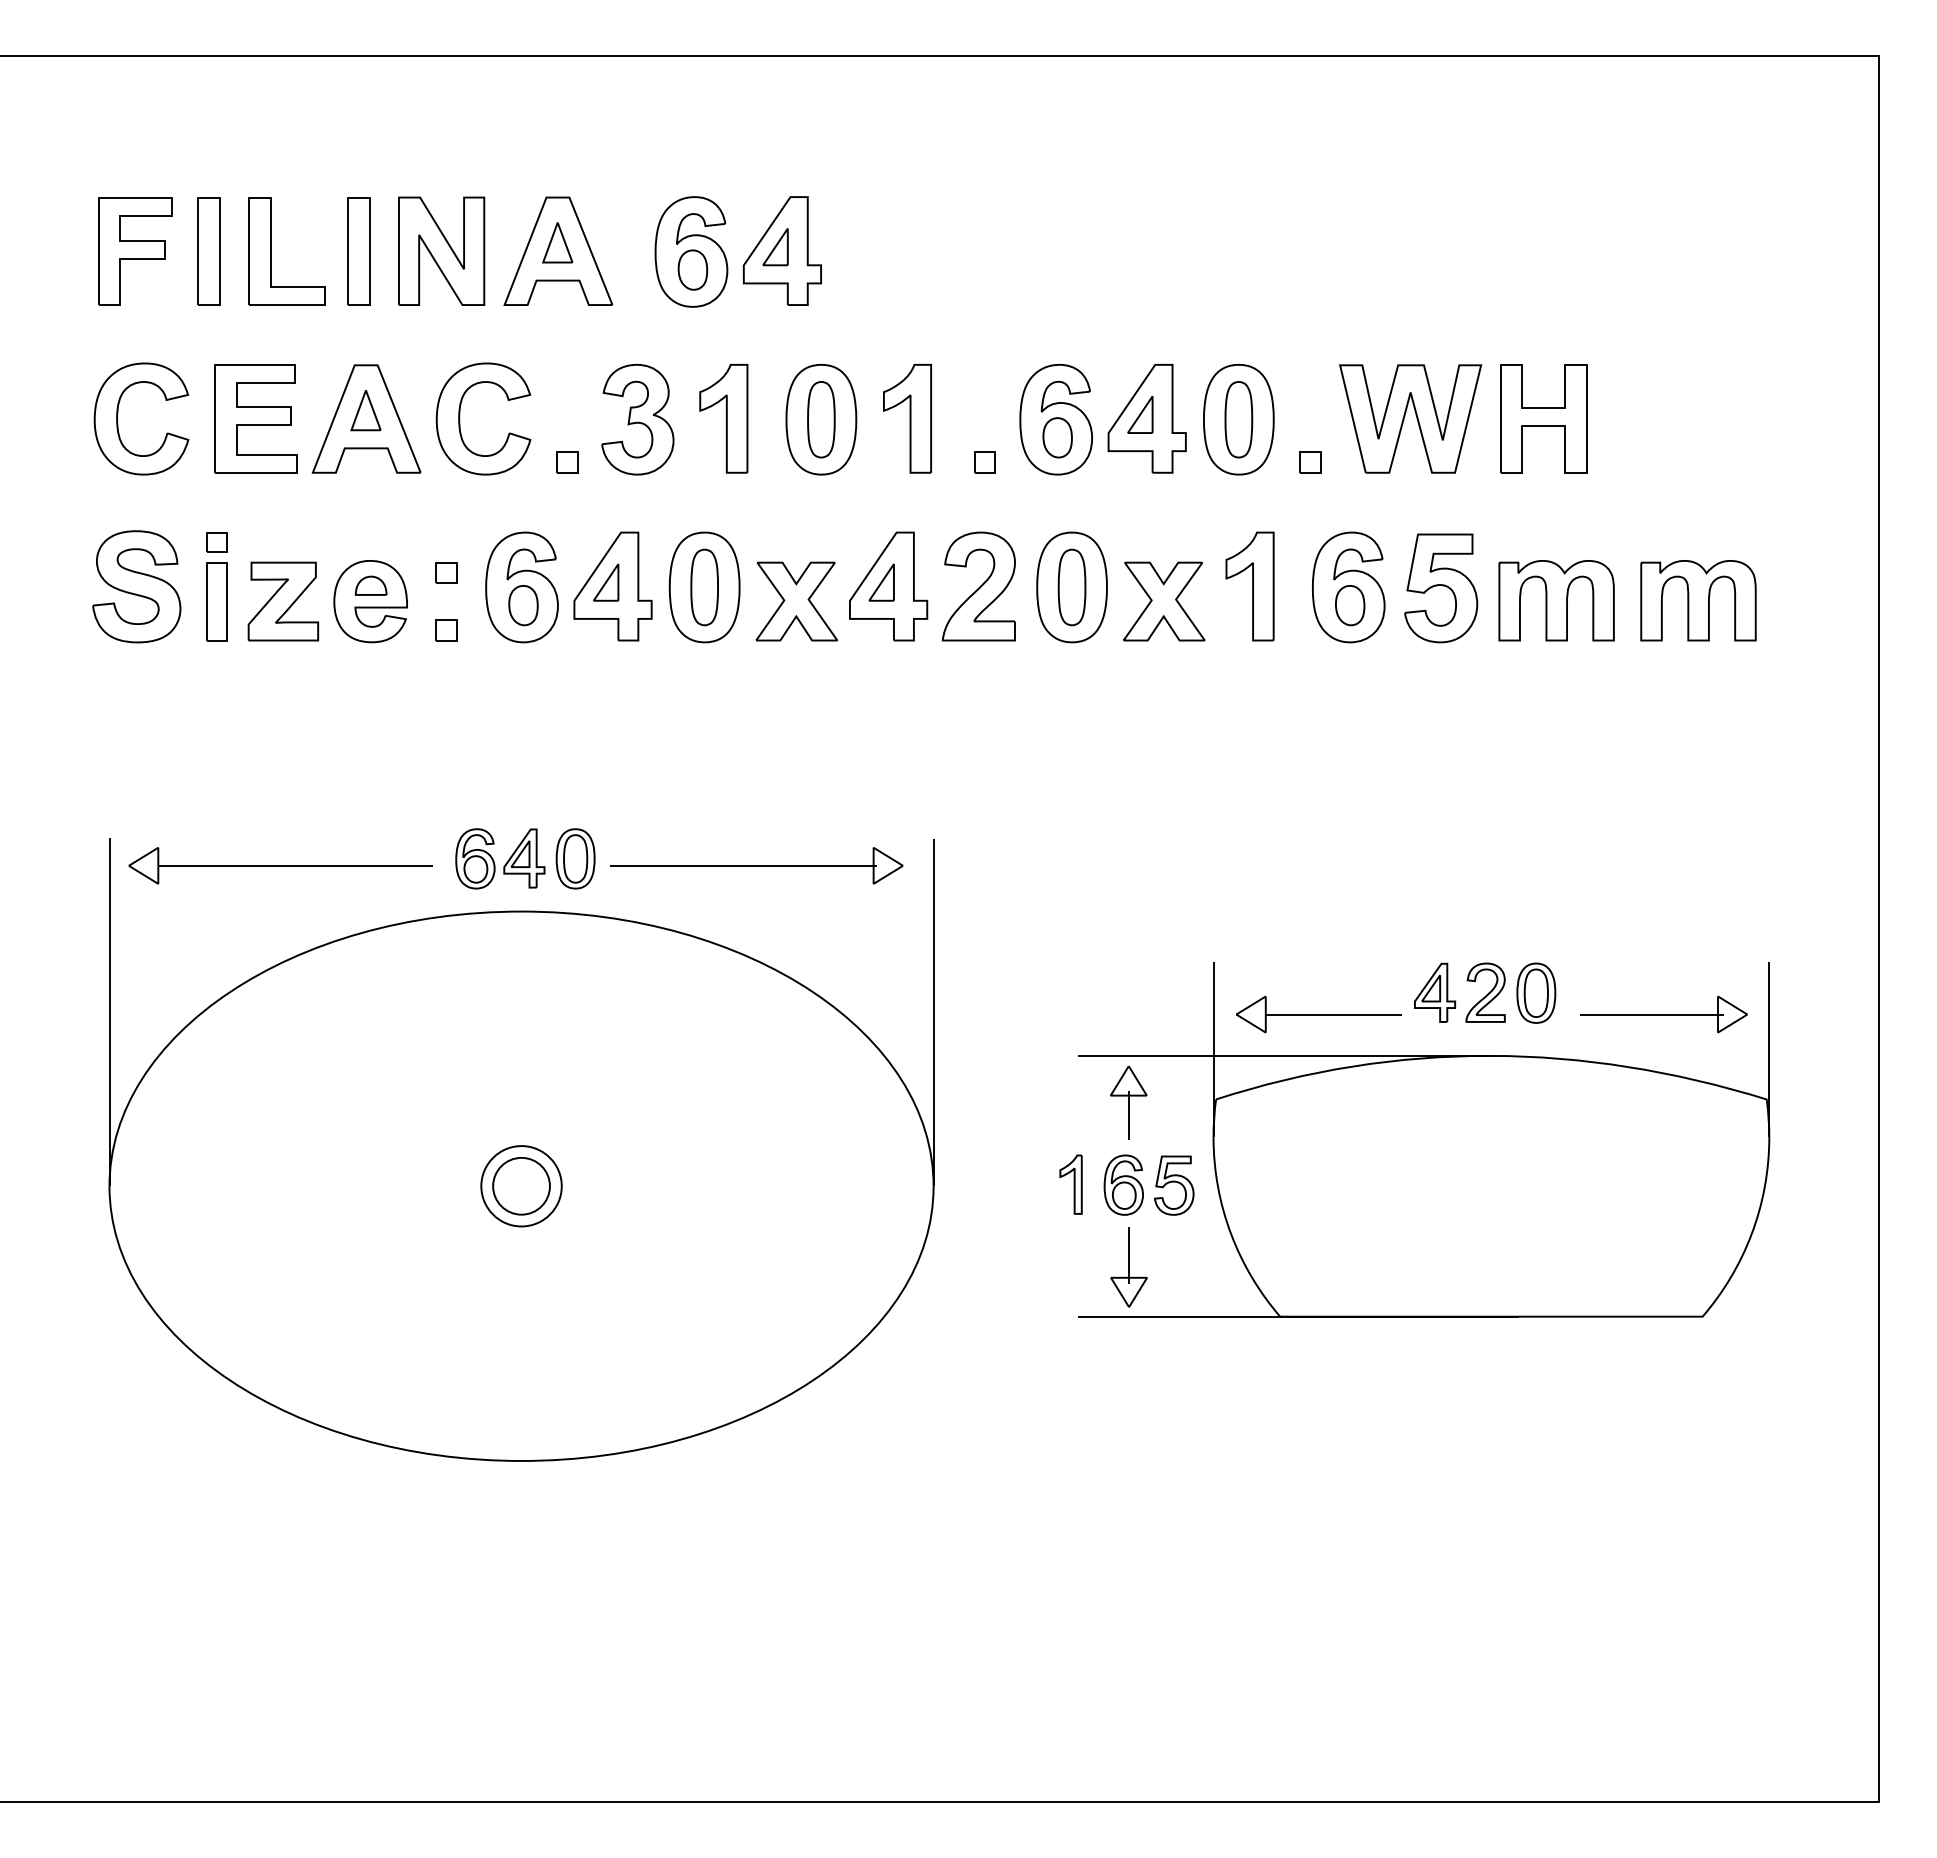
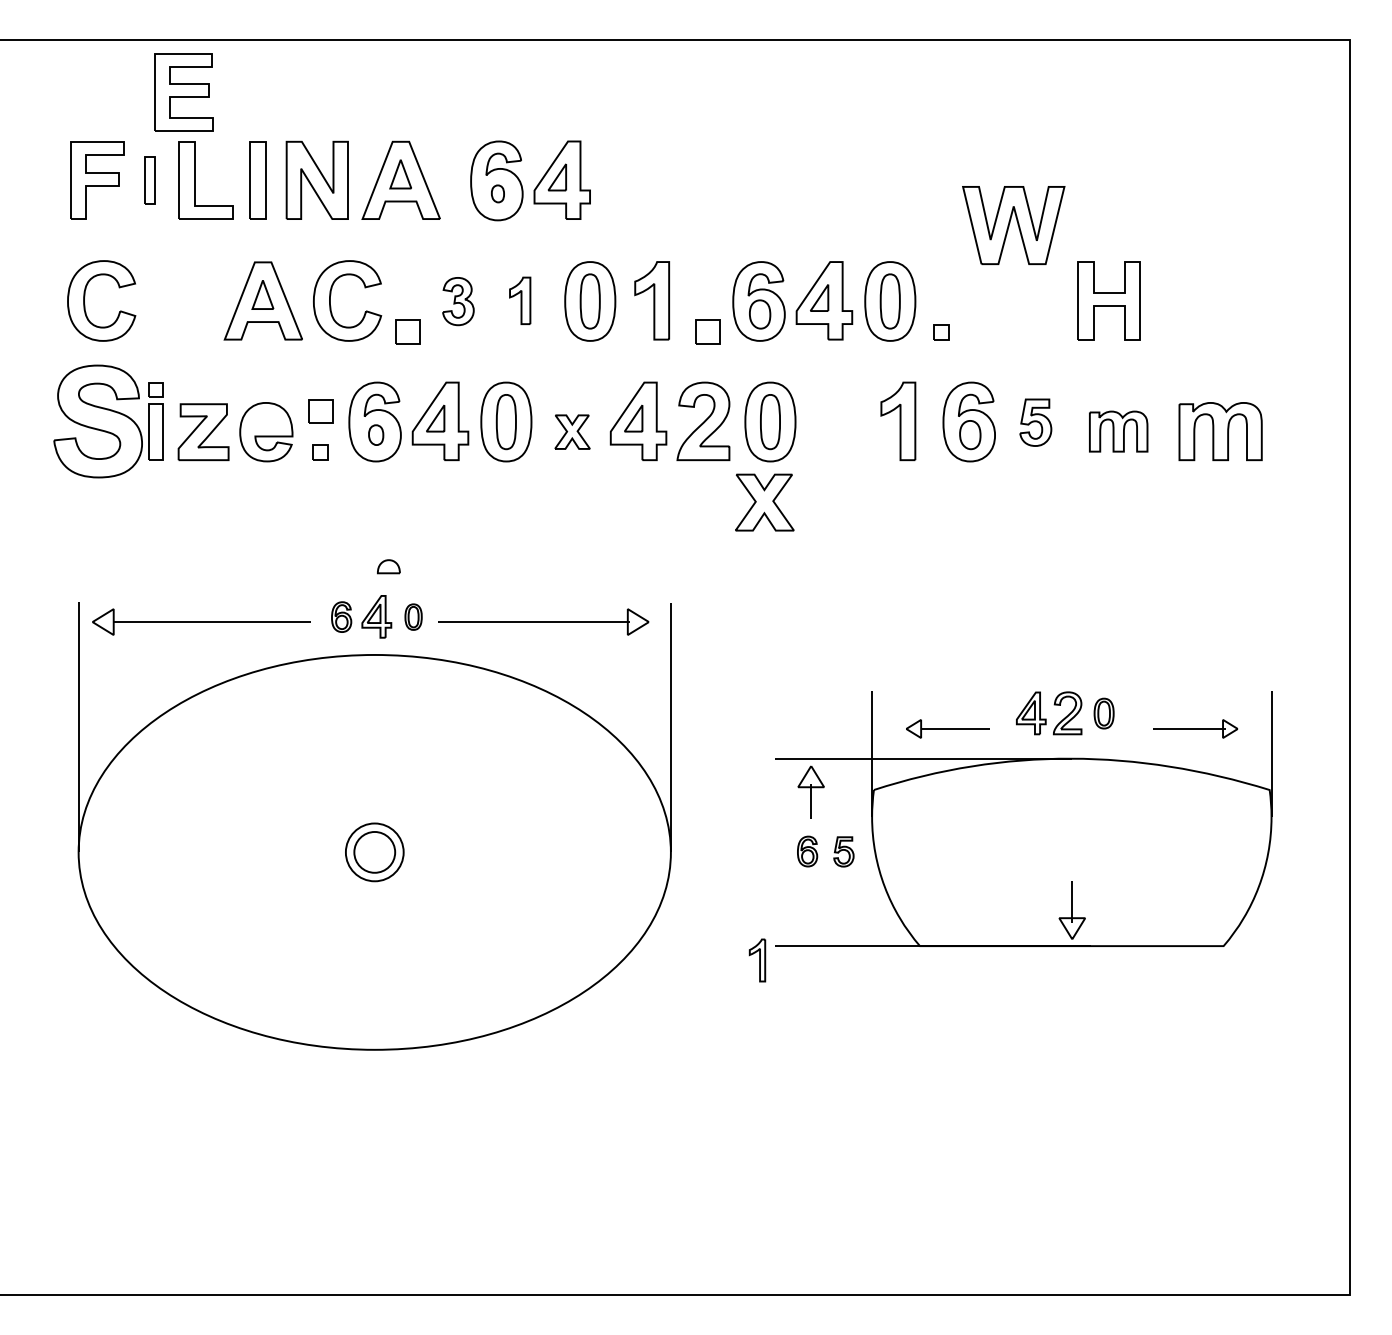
part: (208, 251) -> (149, 180), size x0.6
part: (692, 269) -> (497, 193), size x0.6
part: (255, 418) -> (183, 92), moved
part: (723, 418) -> (519, 300), size x0.6
part: (1410, 418) -> (1013, 225), moved
part: (637, 419) -> (458, 301), size x0.6
part: (567, 462) -> (407, 332), size x1.6
part: (984, 462) -> (707, 332), size x1.6
part: (446, 572) -> (320, 411), size x1.6
part: (371, 585) -> (389, 566), moved
part: (136, 586) -> (98, 421), size x1.4
part: (1441, 588) -> (1035, 422), size x0.6
part: (1556, 600) -> (1118, 431), size x0.7
part: (796, 601) -> (572, 432), size x0.6
part: (1164, 601) -> (764, 502), moved
part: (523, 605) -> (376, 435), size x0.7
part: (475, 858) -> (341, 616), size x0.7
part: (575, 858) -> (413, 616), size x0.6
part: (1536, 992) -> (1104, 713), size x0.7
part: (1318, 1014) -> (947, 728), size x0.7
part: (1663, 1014) -> (1195, 728), size x0.7
part: (1070, 1184) -> (757, 960), moved
part: (1123, 1184) -> (807, 851), size x0.7
part: (1174, 1185) -> (844, 851), size x0.7
part: (1128, 1267) -> (1071, 910), moved

